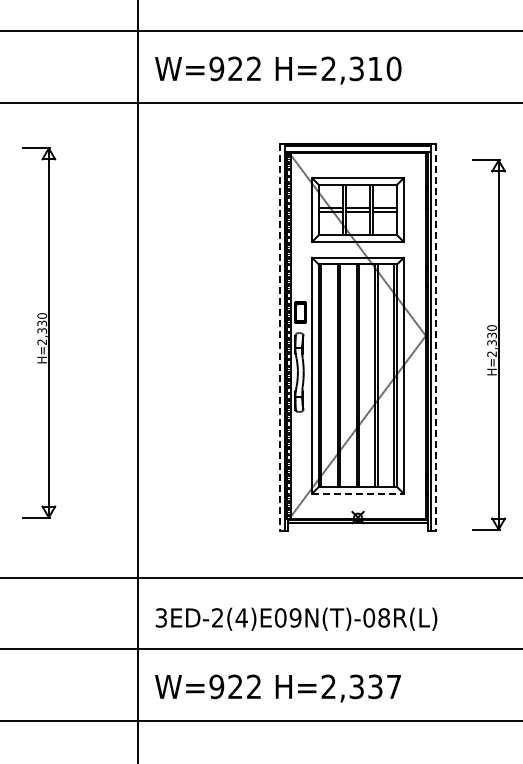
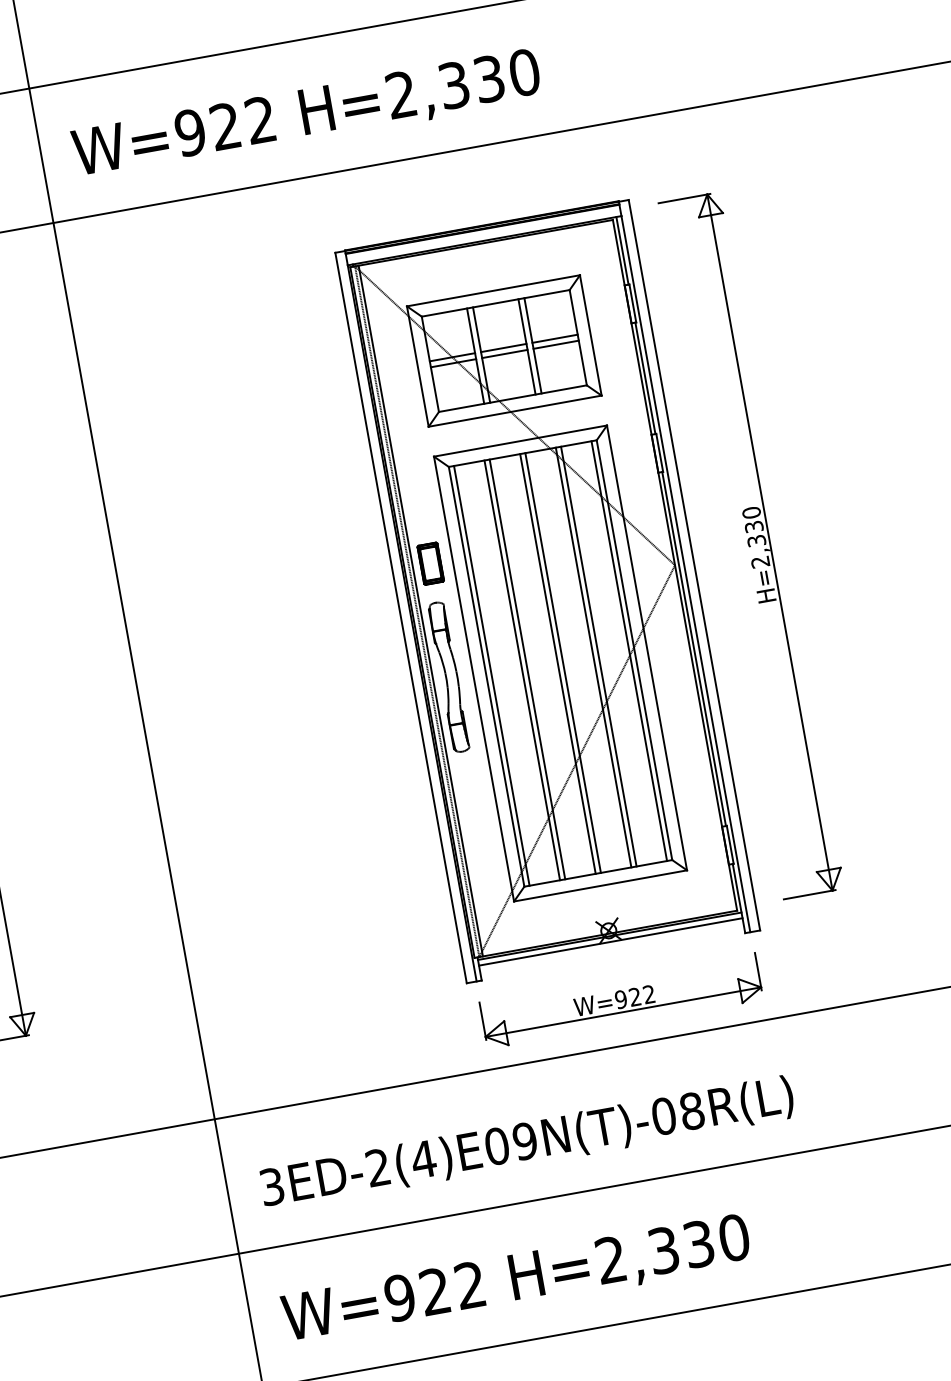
text: (375, 68) -> (489, 78), H=2,310 -> H=2,330
line: (280, 337) -> (401, 617), dashed -> solid
line: (435, 337) -> (693, 565), dashed -> solid
part: (489, 344) -> (752, 544), moved
line: (357, 493) -> (599, 885), dashed -> solid
part: (357, 554) -> (620, 1000), added
text: (393, 686) -> (732, 1237), H=2,337 -> H=2,330

